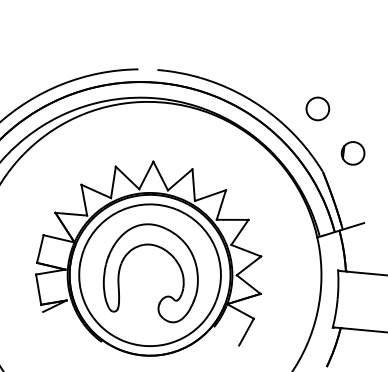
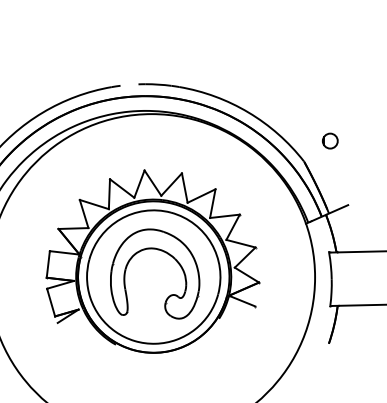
circle: (317, 107) -> (292, 102), removed
circle: (352, 152) -> (329, 140), size x0.7
line: (245, 331) -> (249, 319), removed

